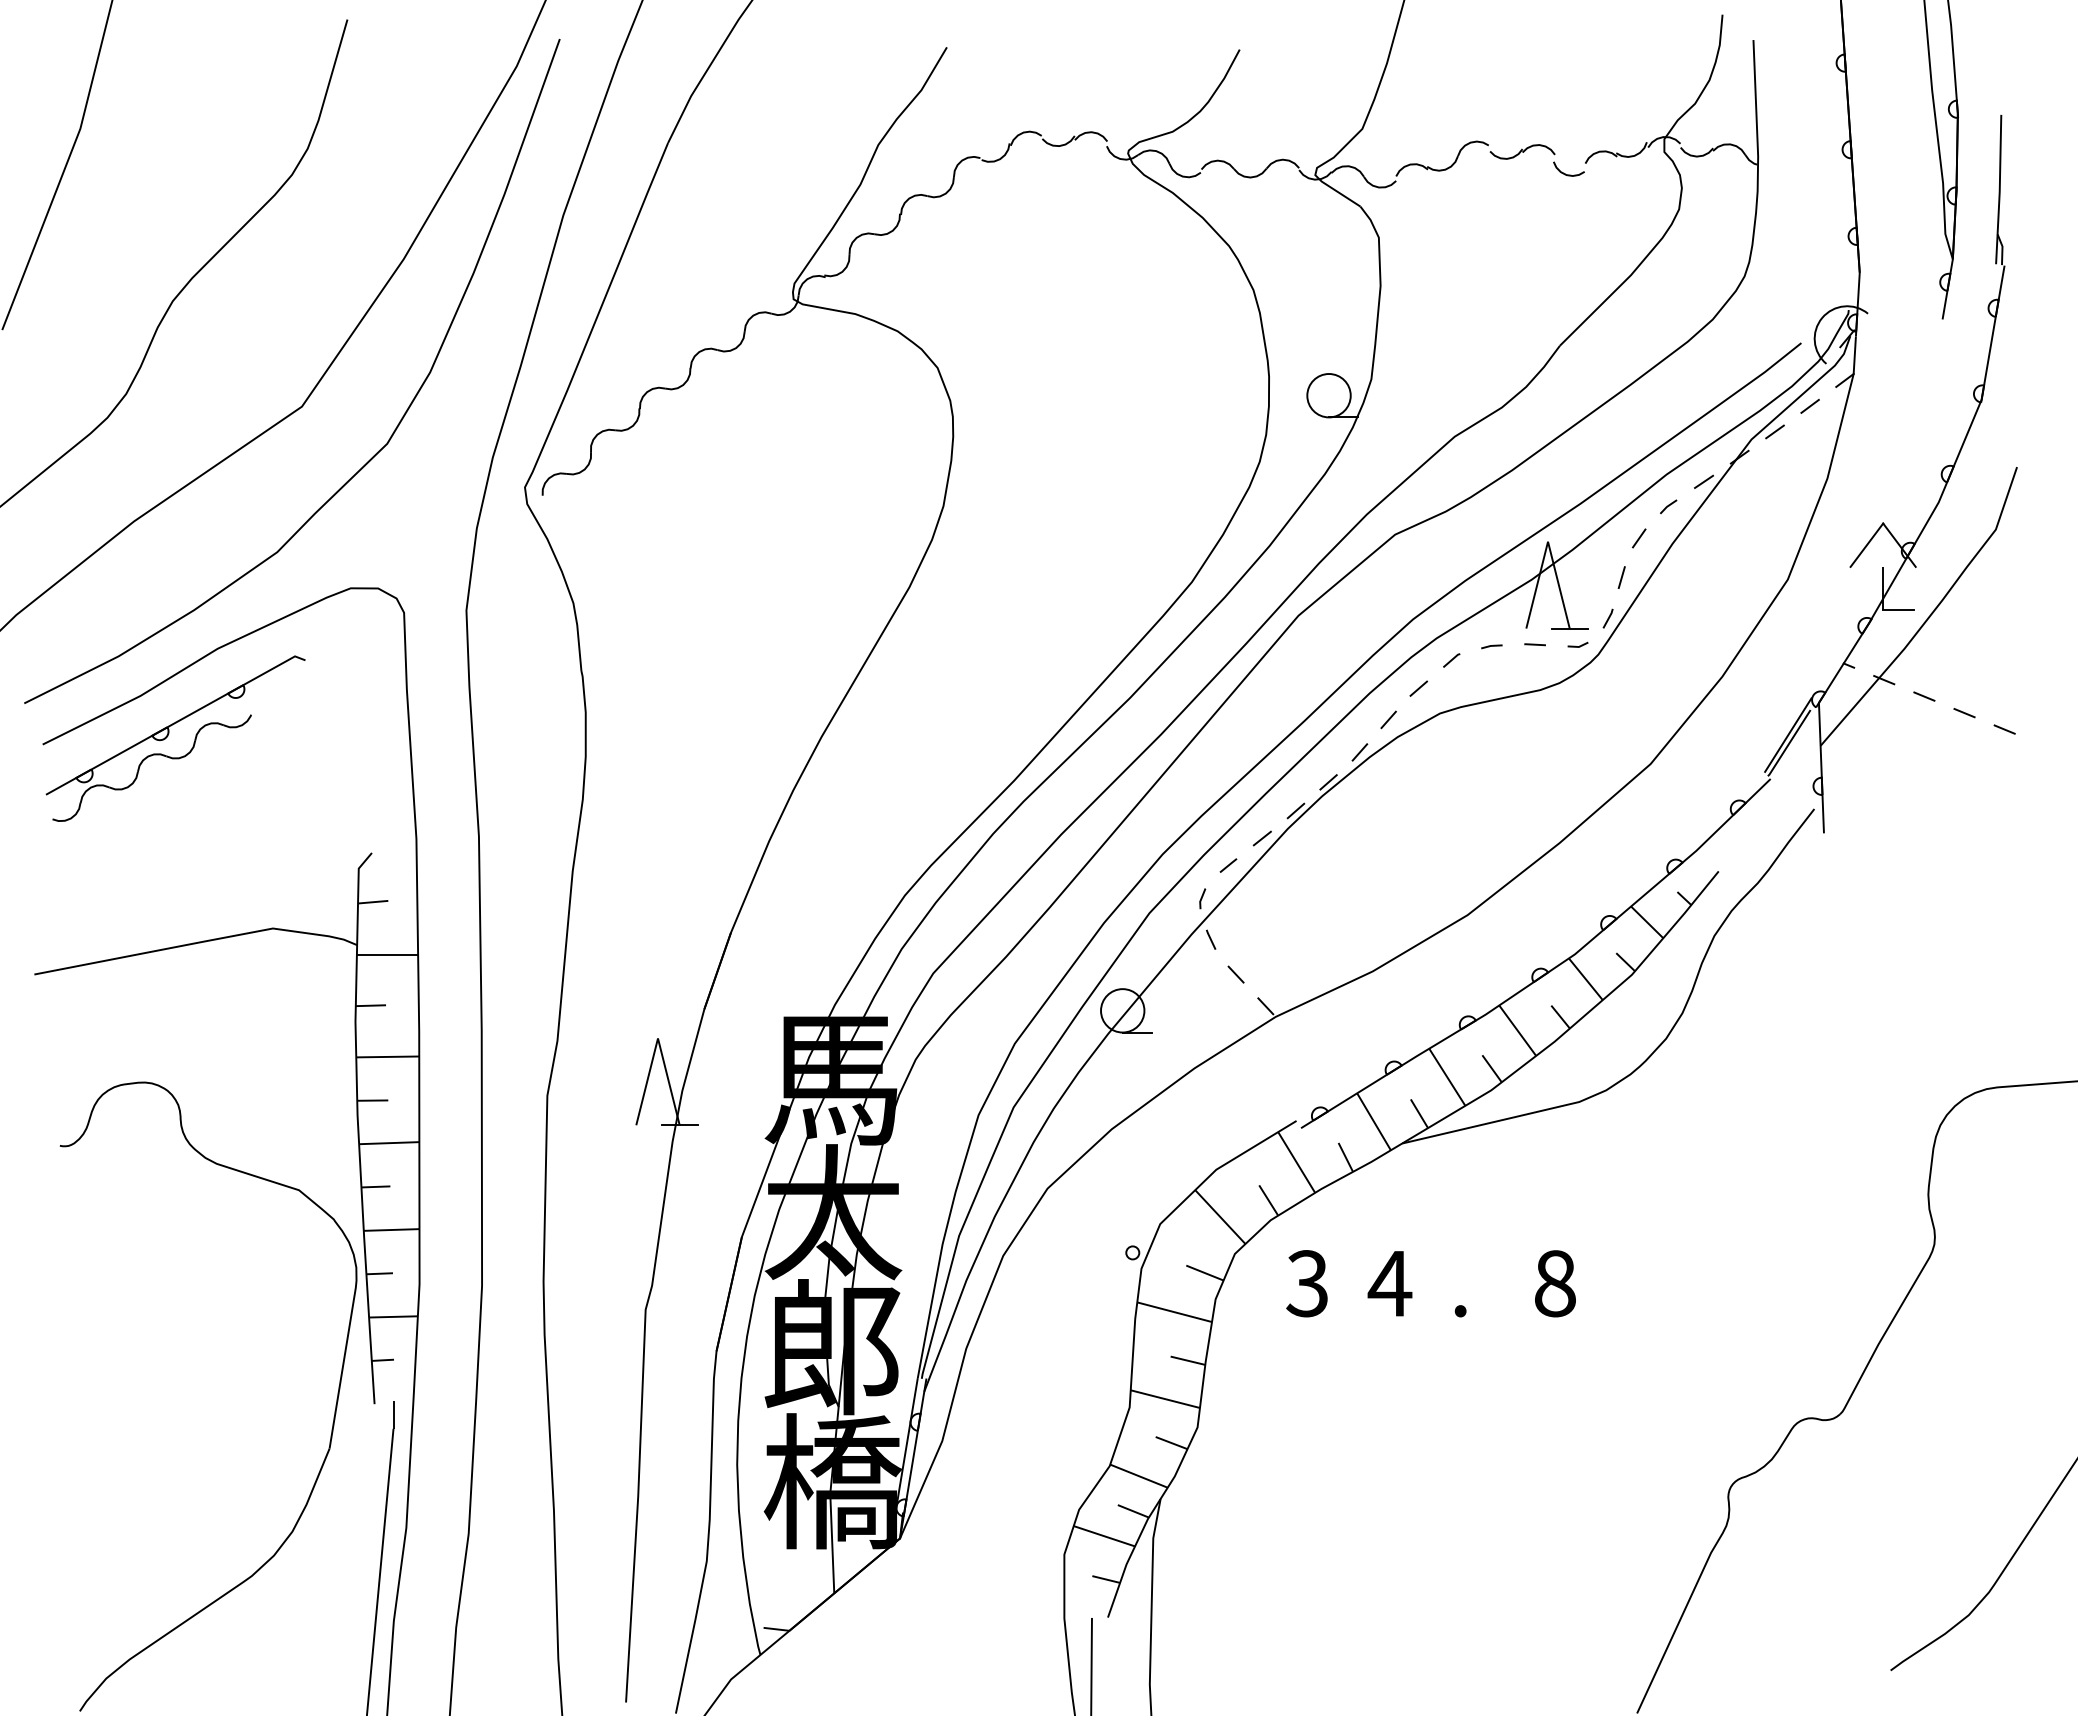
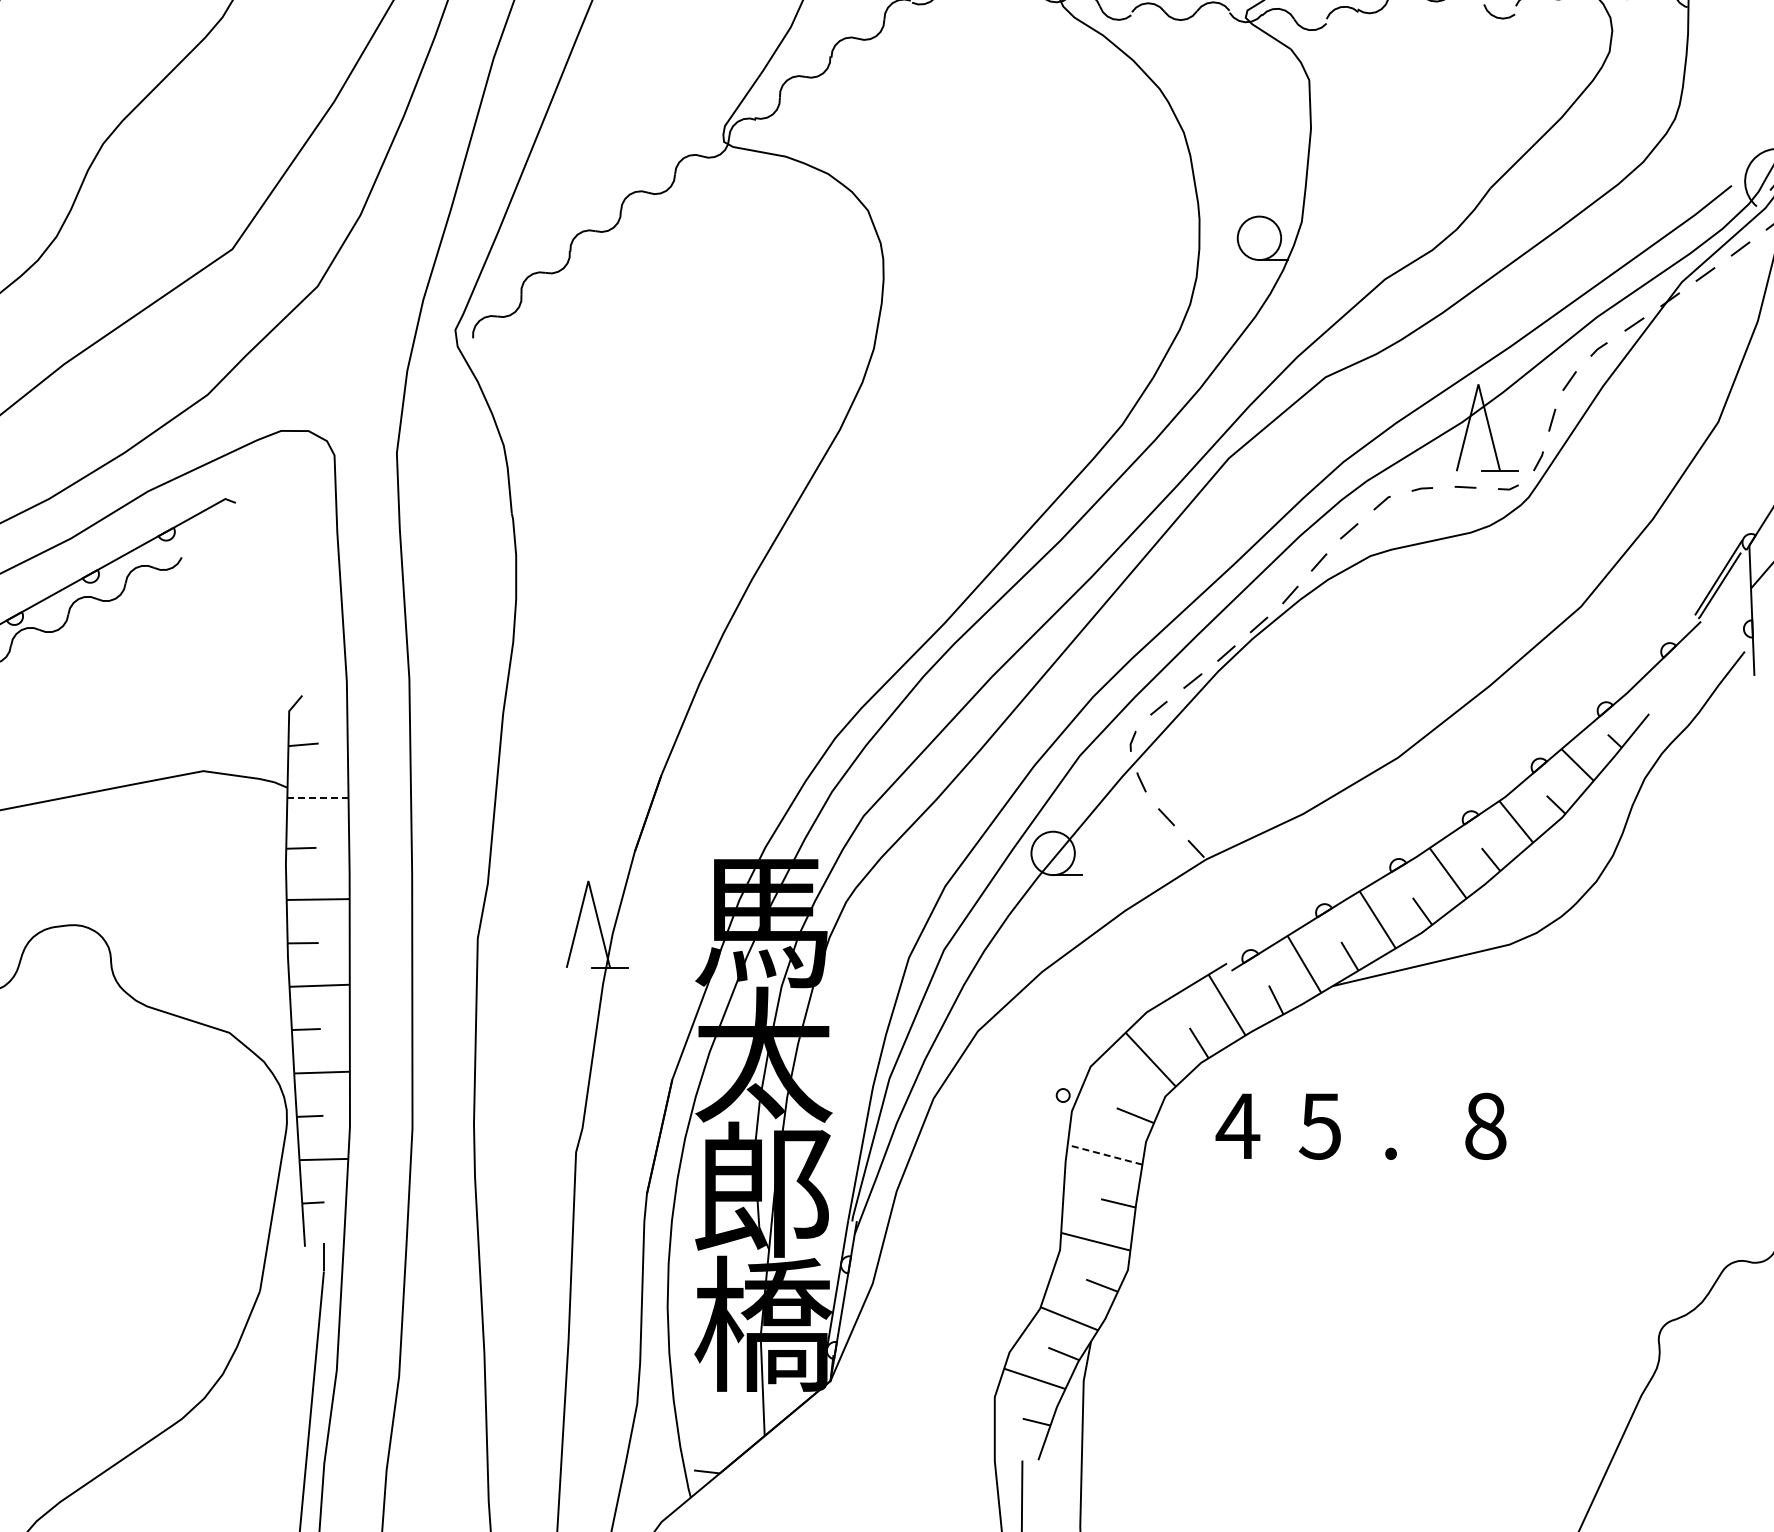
line: (387, 954) -> (317, 797), solid -> dashed
text: (1307, 1283) -> (1237, 1126), 3 -> 4
text: (1389, 1284) -> (1319, 1127), 4 -> 5
line: (1174, 1312) -> (1104, 1155), solid -> dashed

